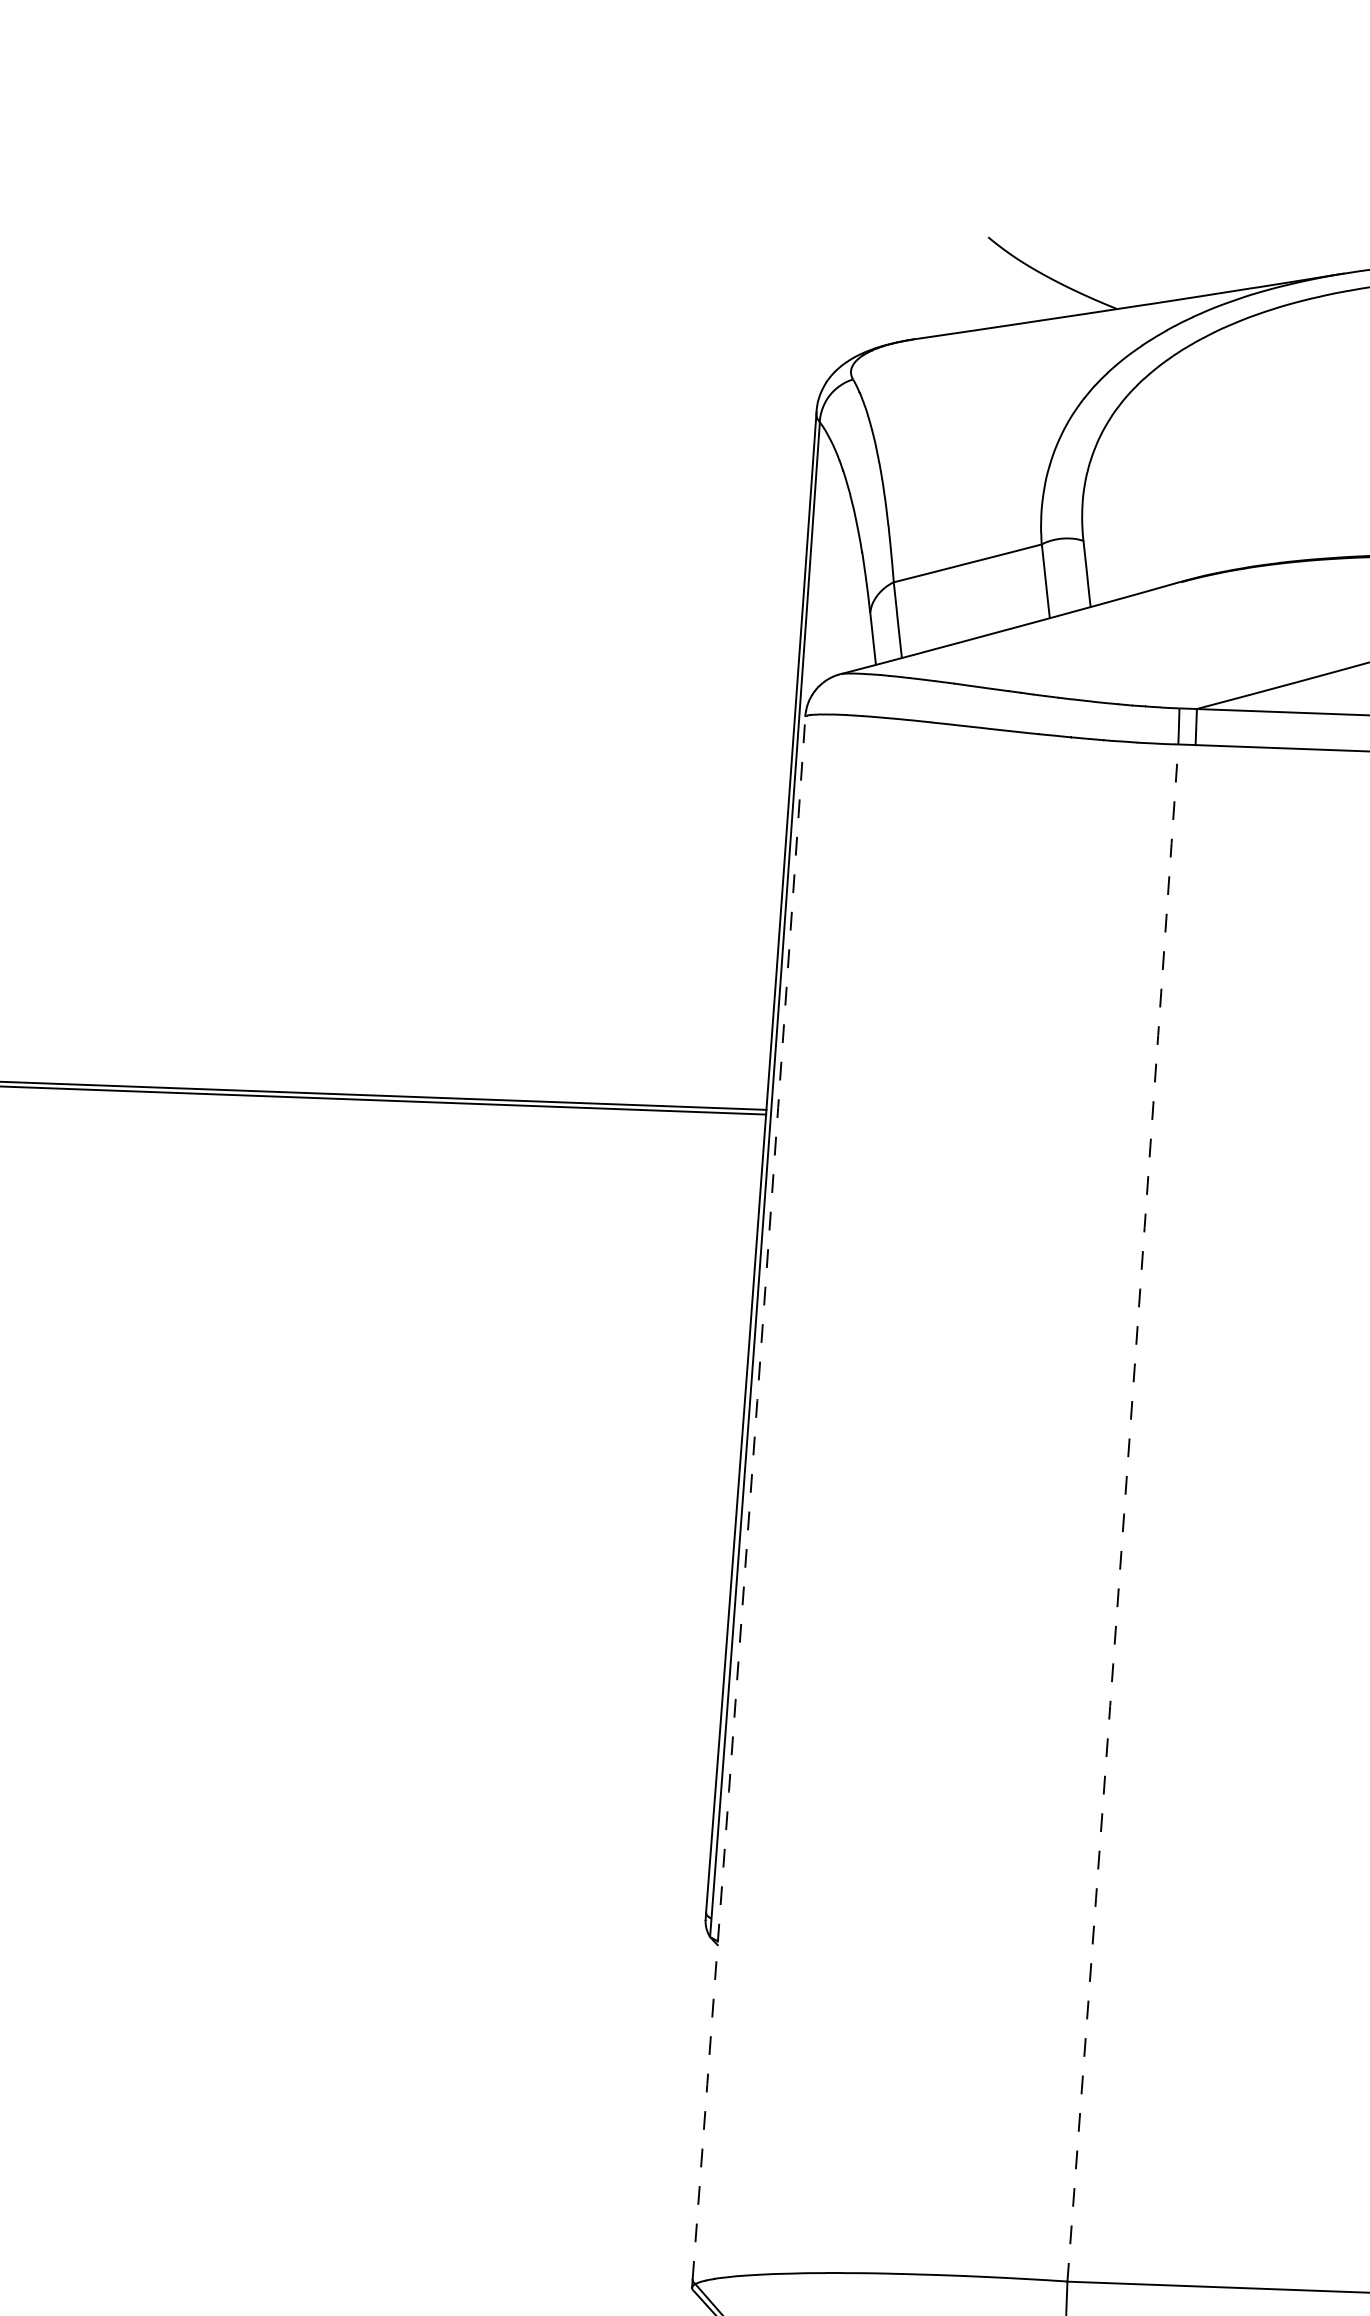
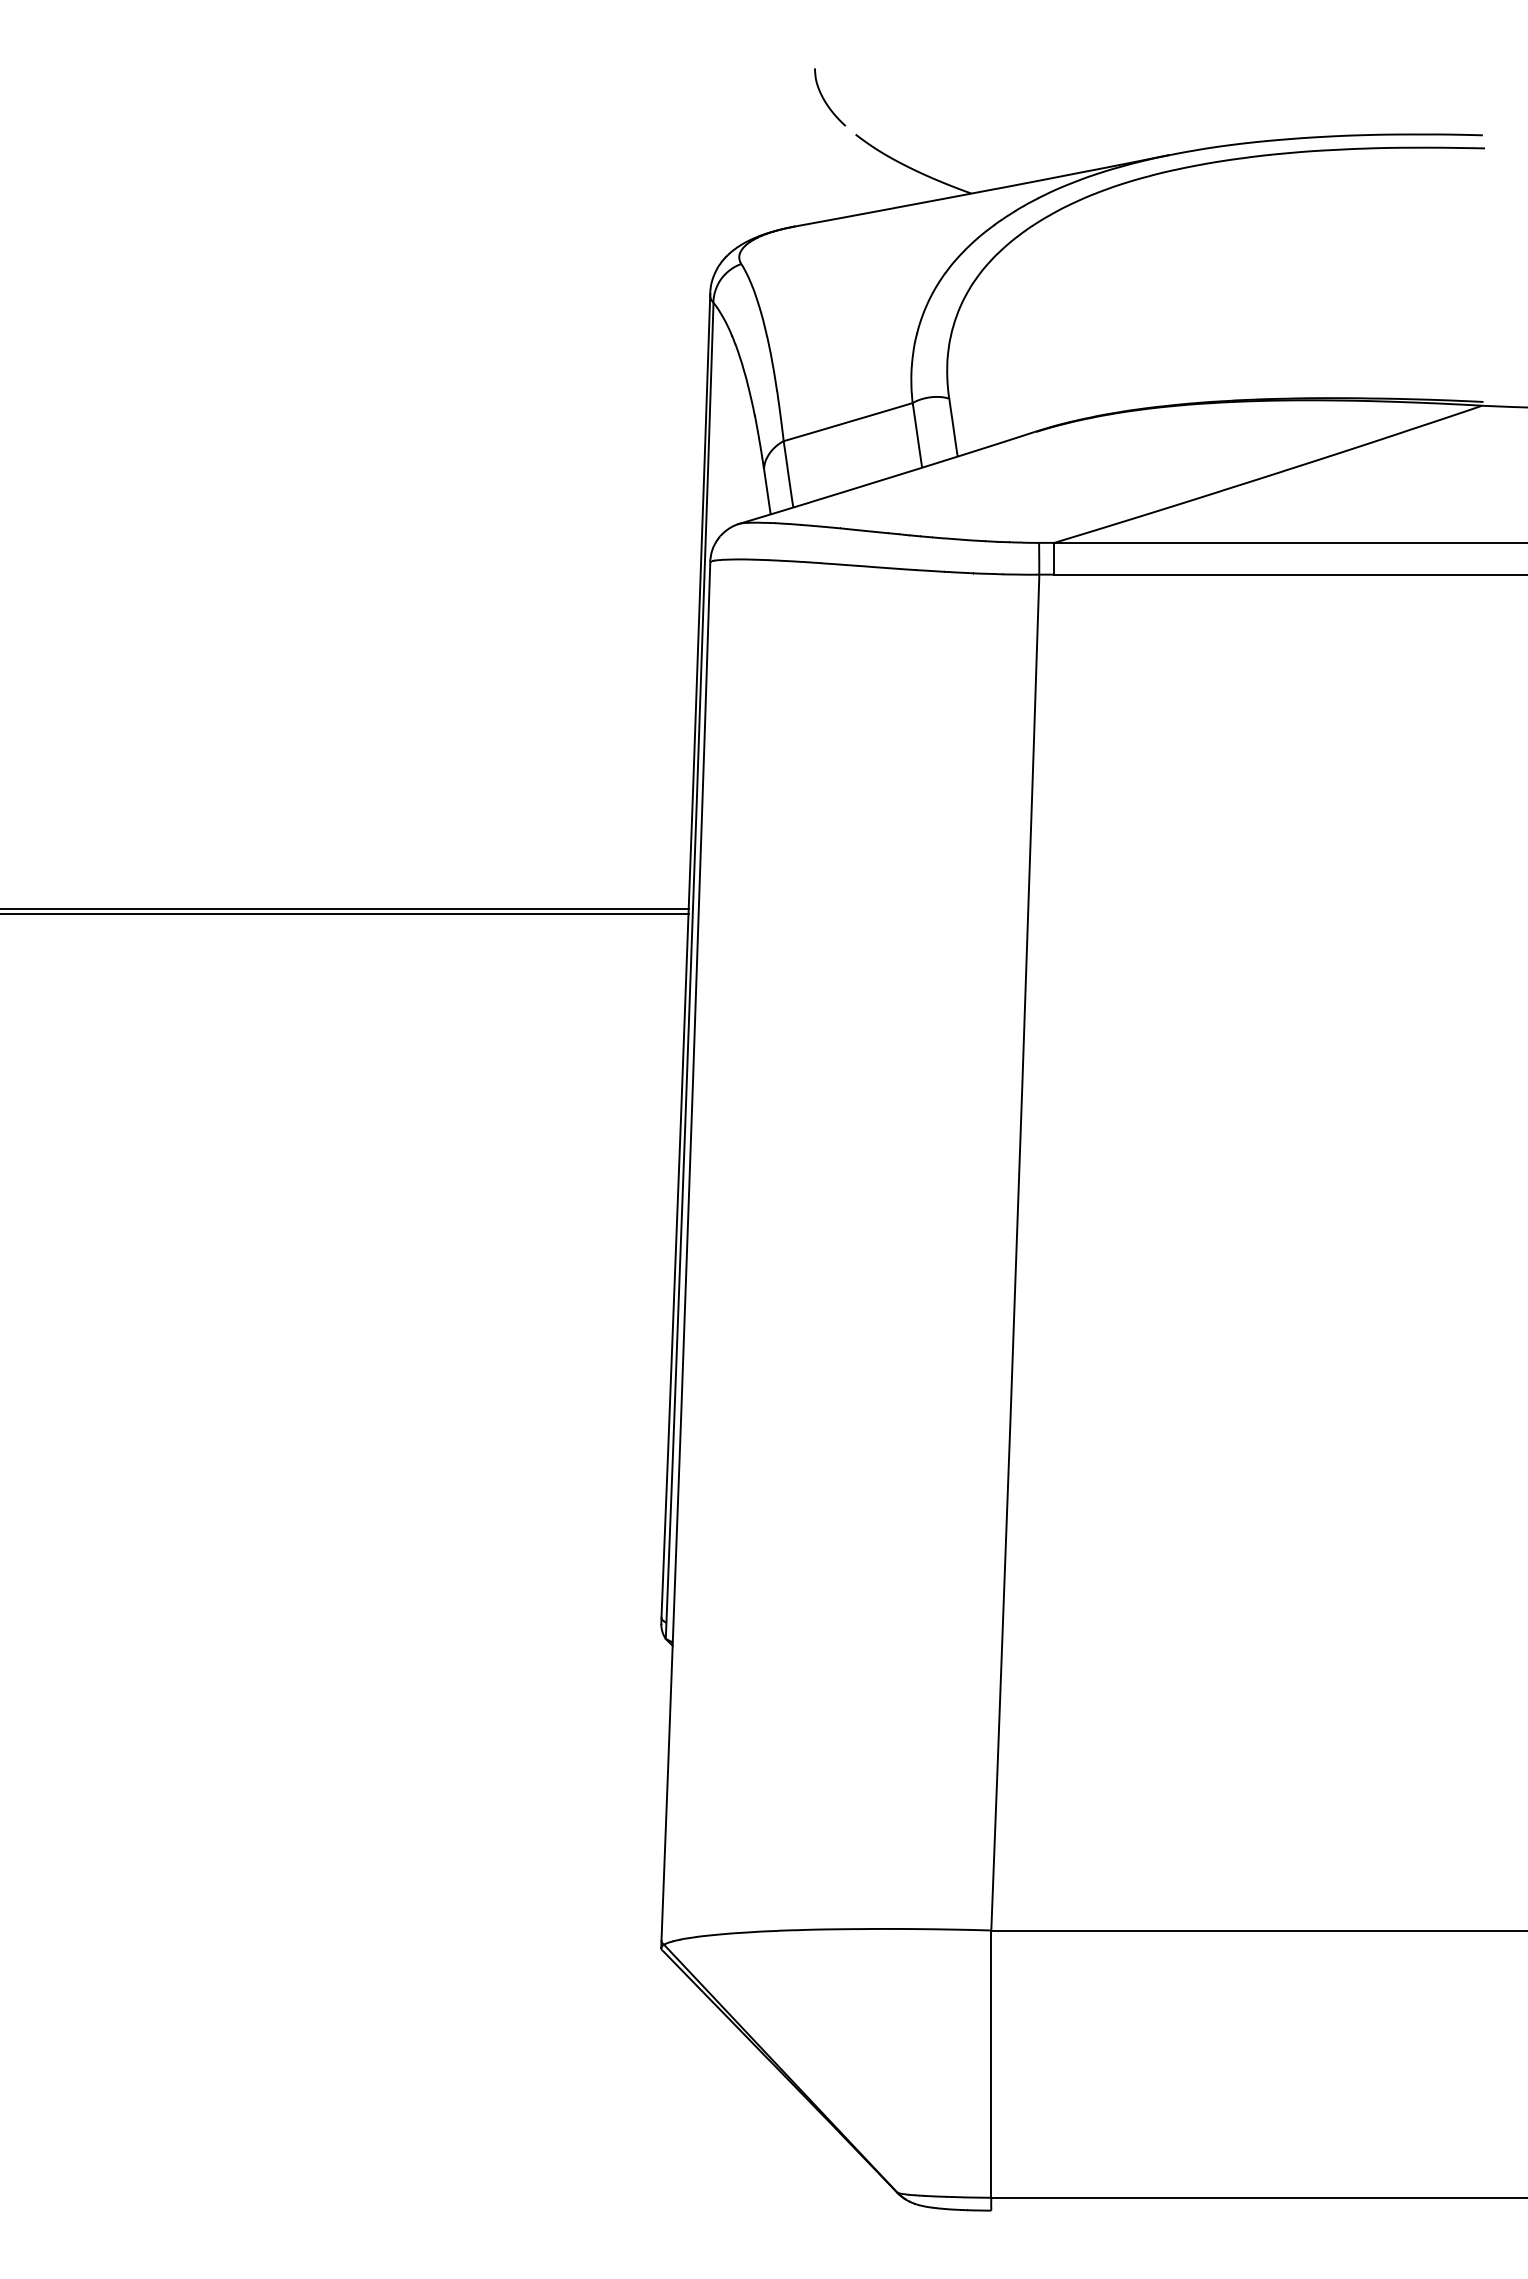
curve: (956, 198) -> (826, 101), added
line: (750, 1498) -> (687, 1251), dashed -> solid
line: (1124, 1512) -> (1016, 1252), dashed -> solid

